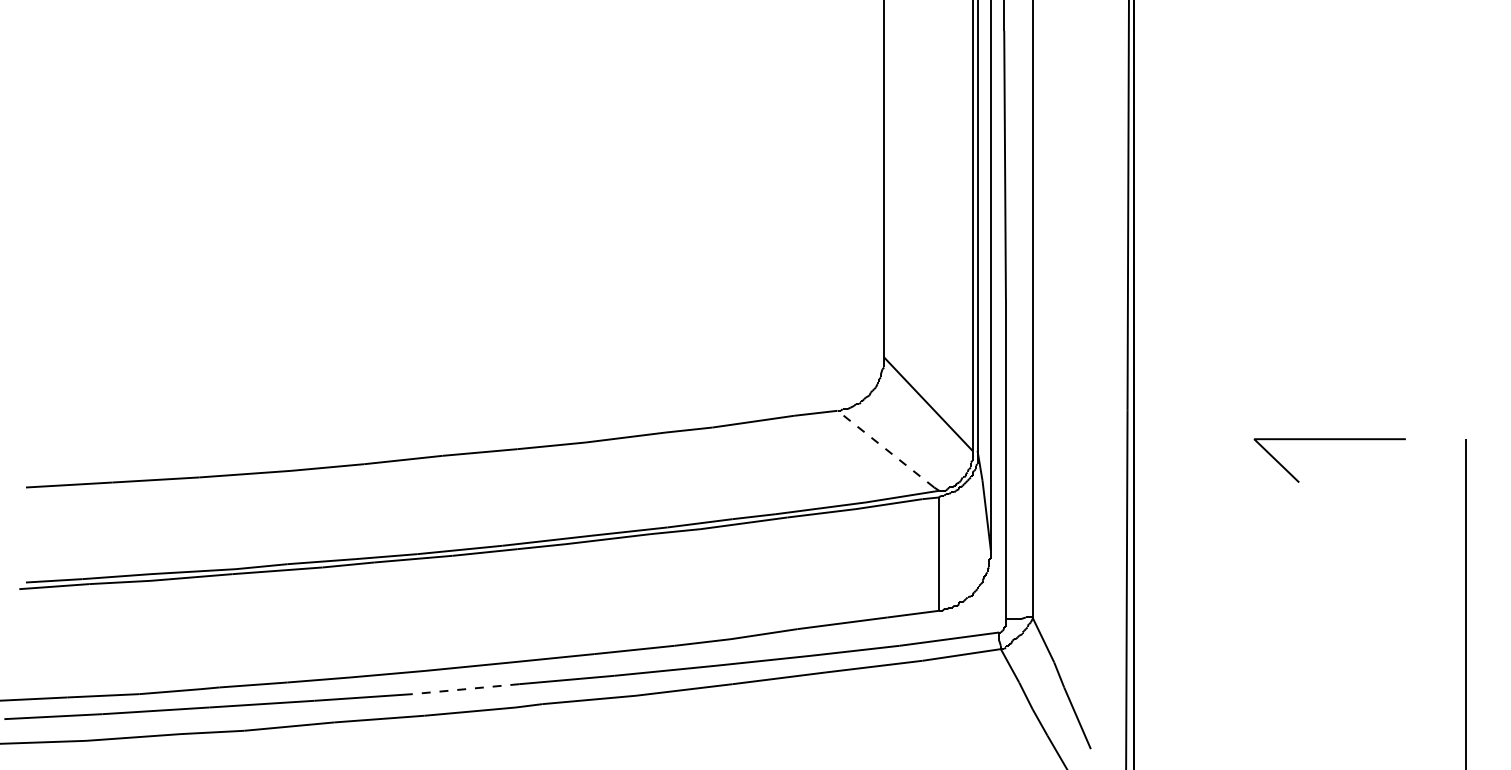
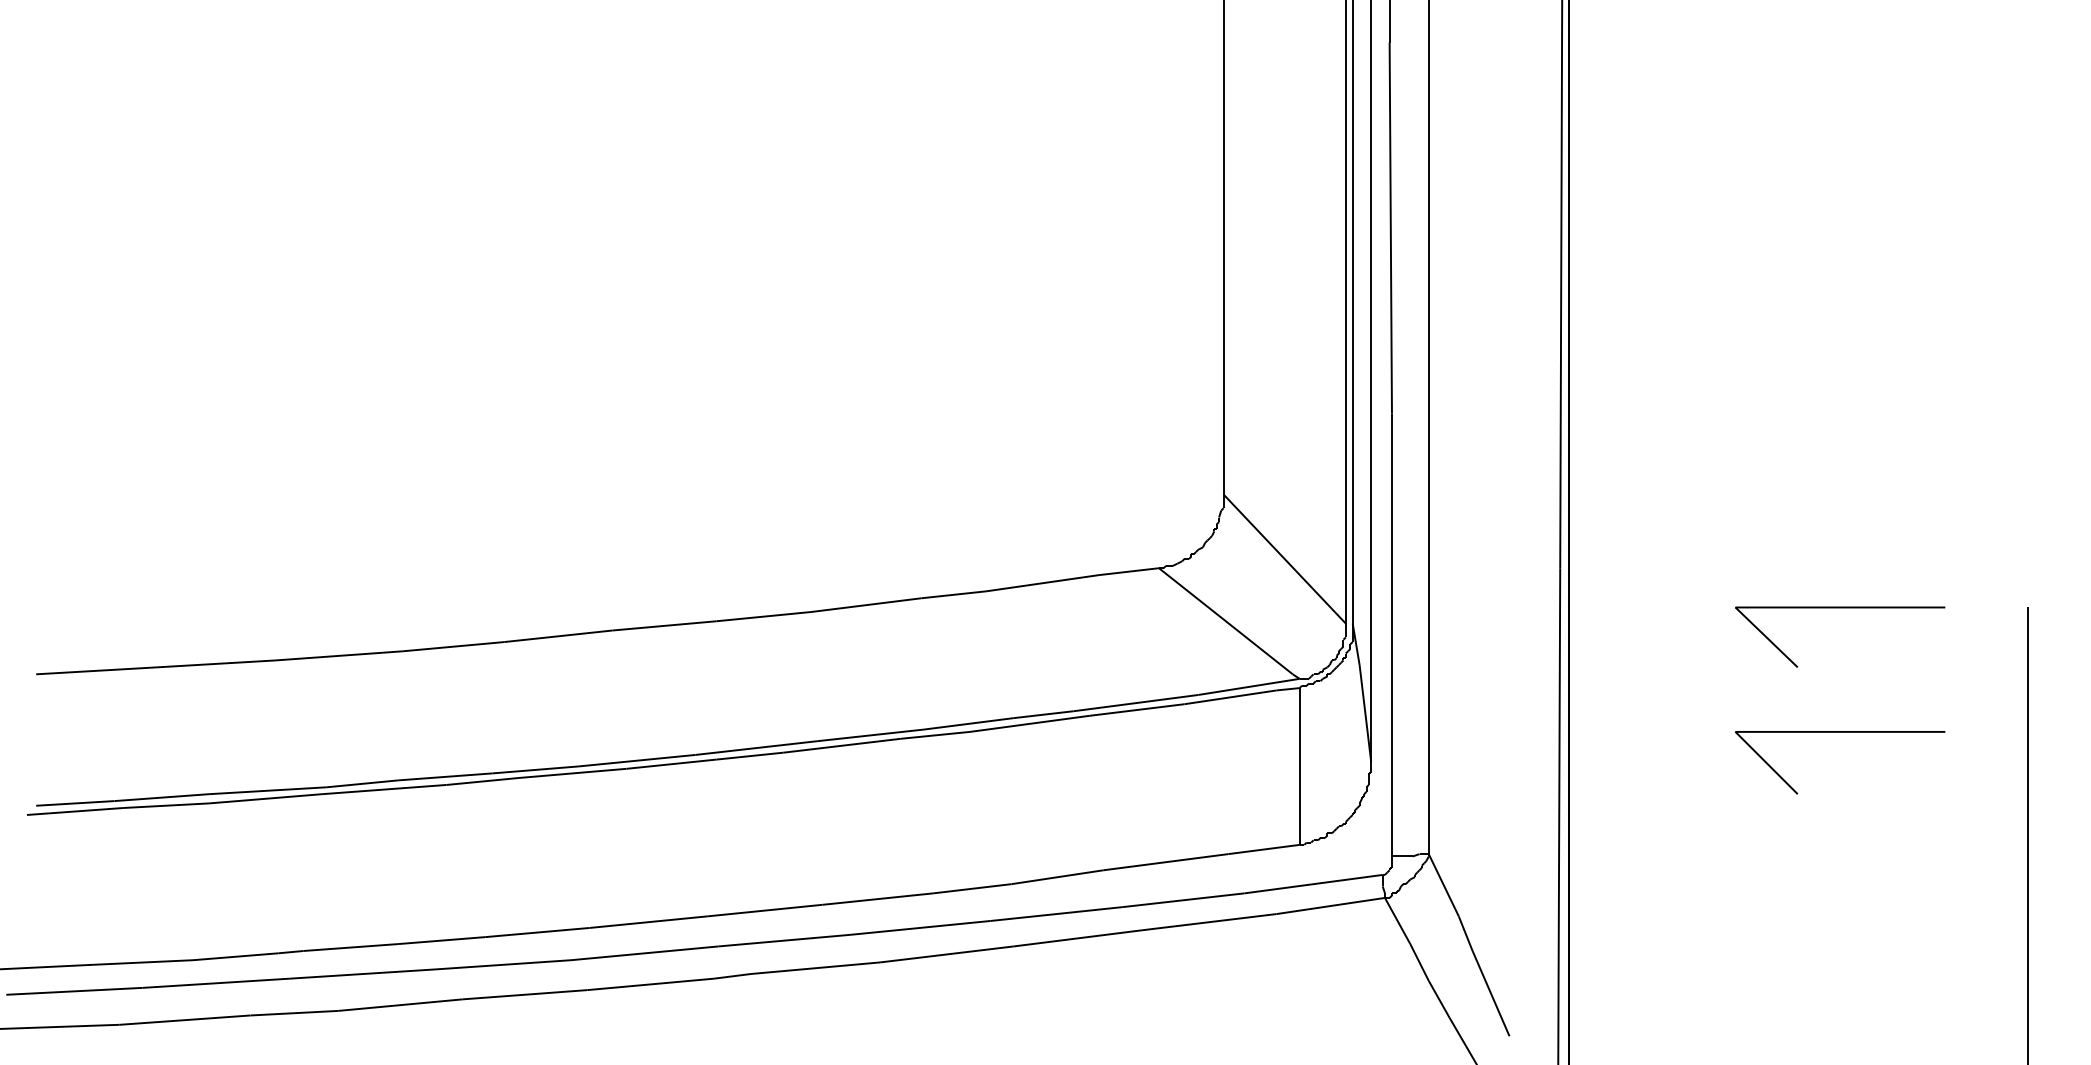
line: (885, 448) -> (1225, 620), dashed -> solid
line: (1330, 529) -> (1840, 732), added
line: (465, 689) -> (644, 953), dashed -> solid

